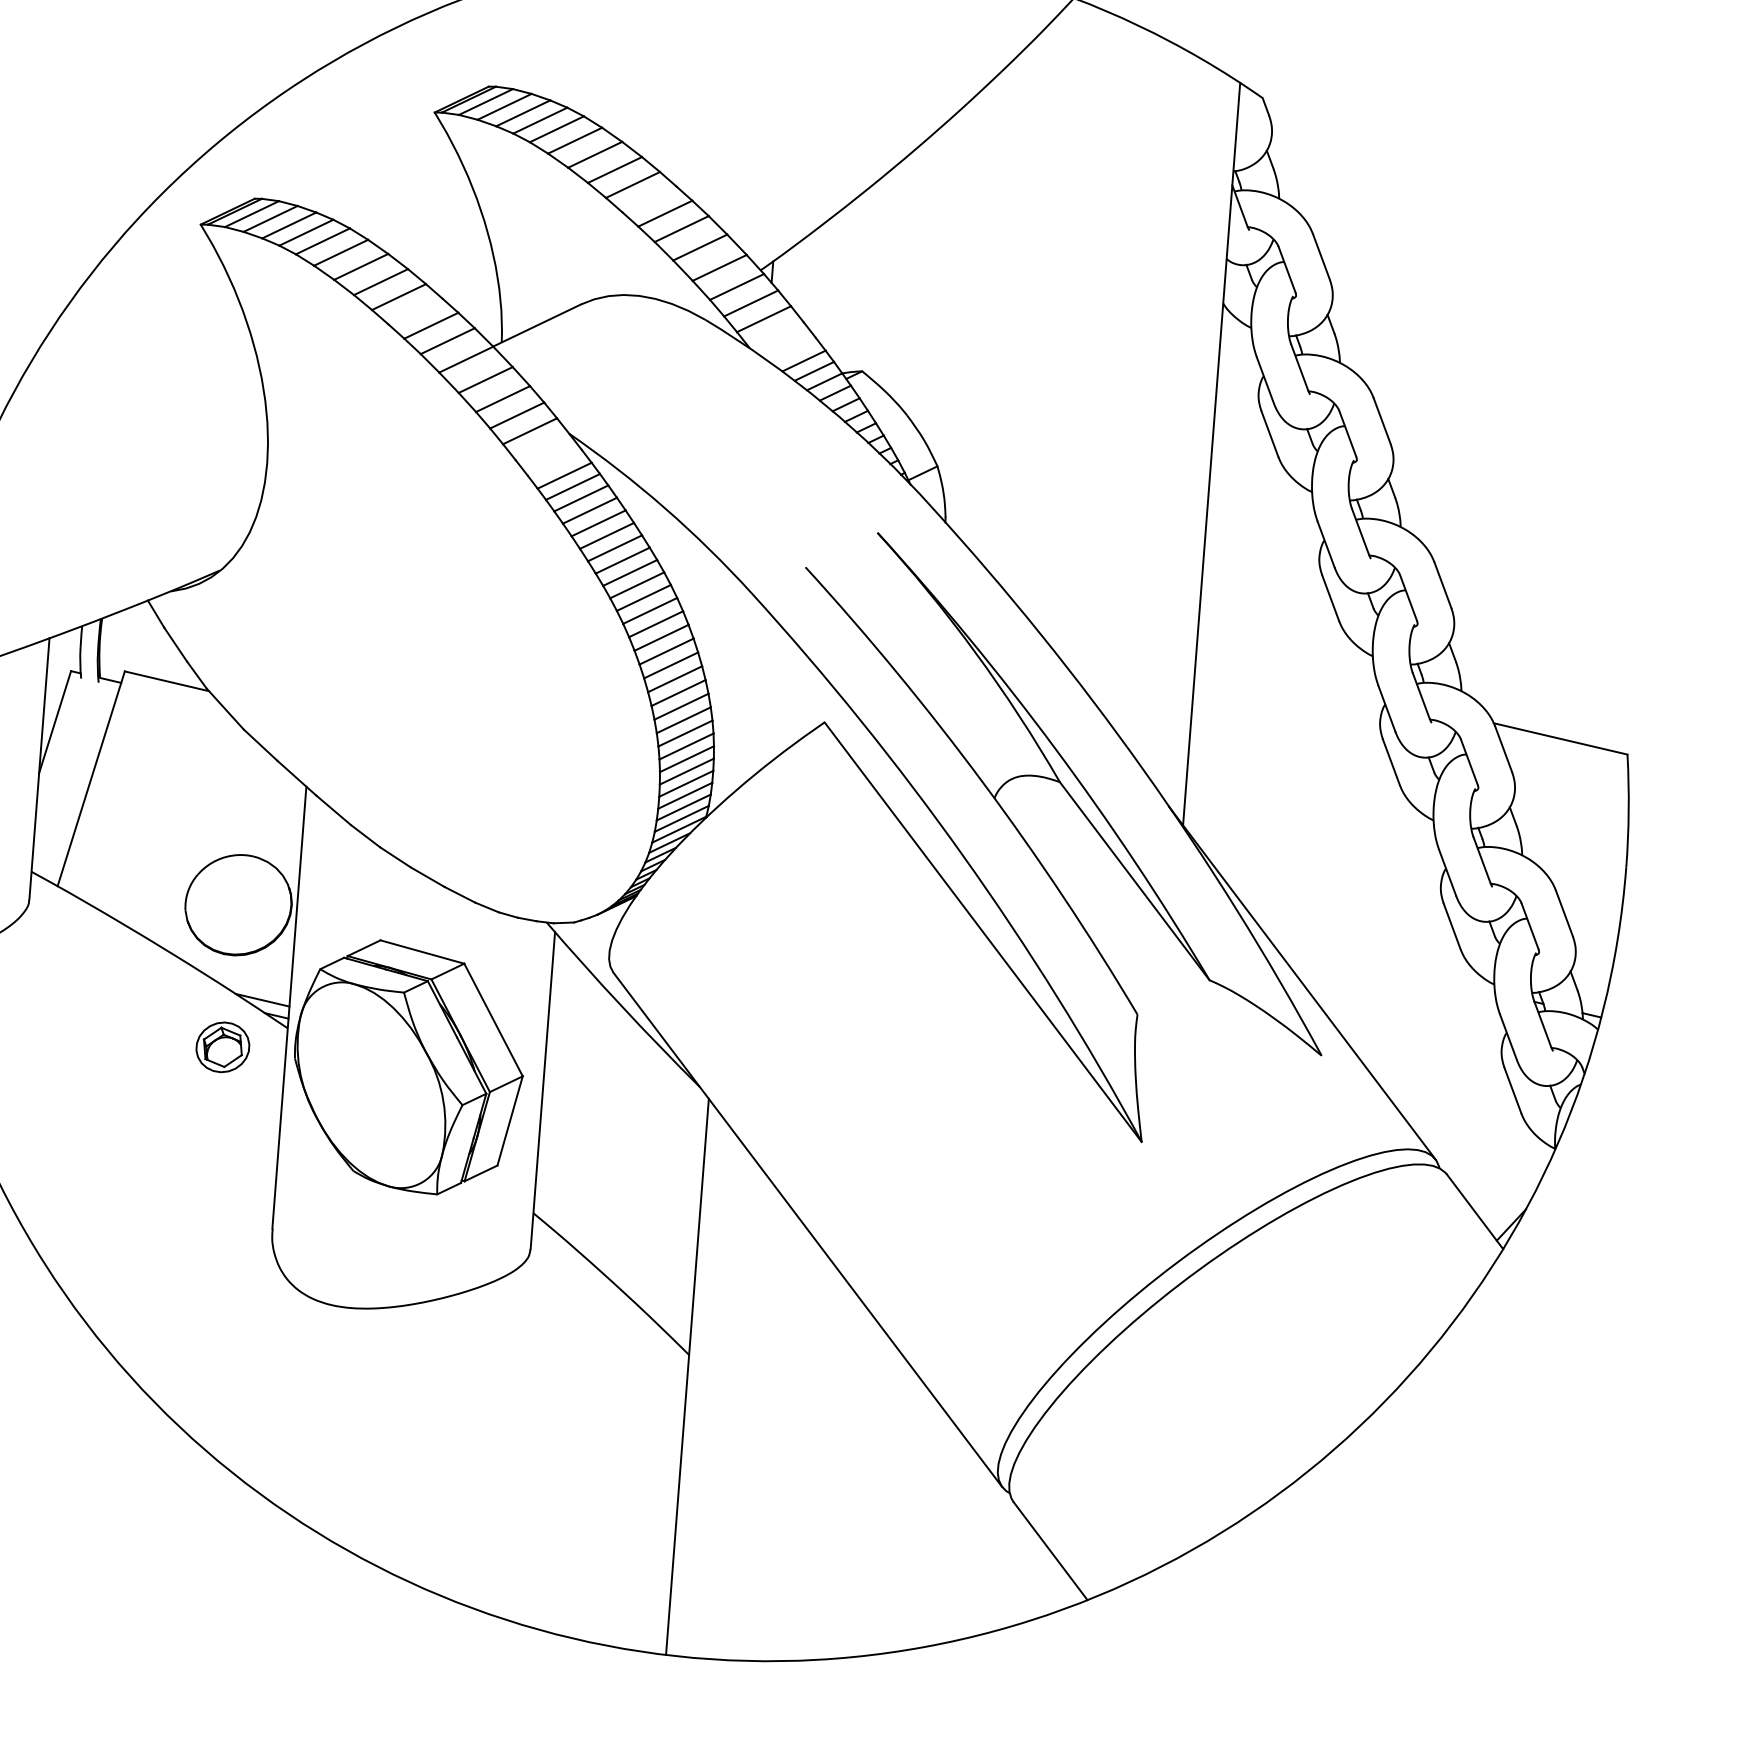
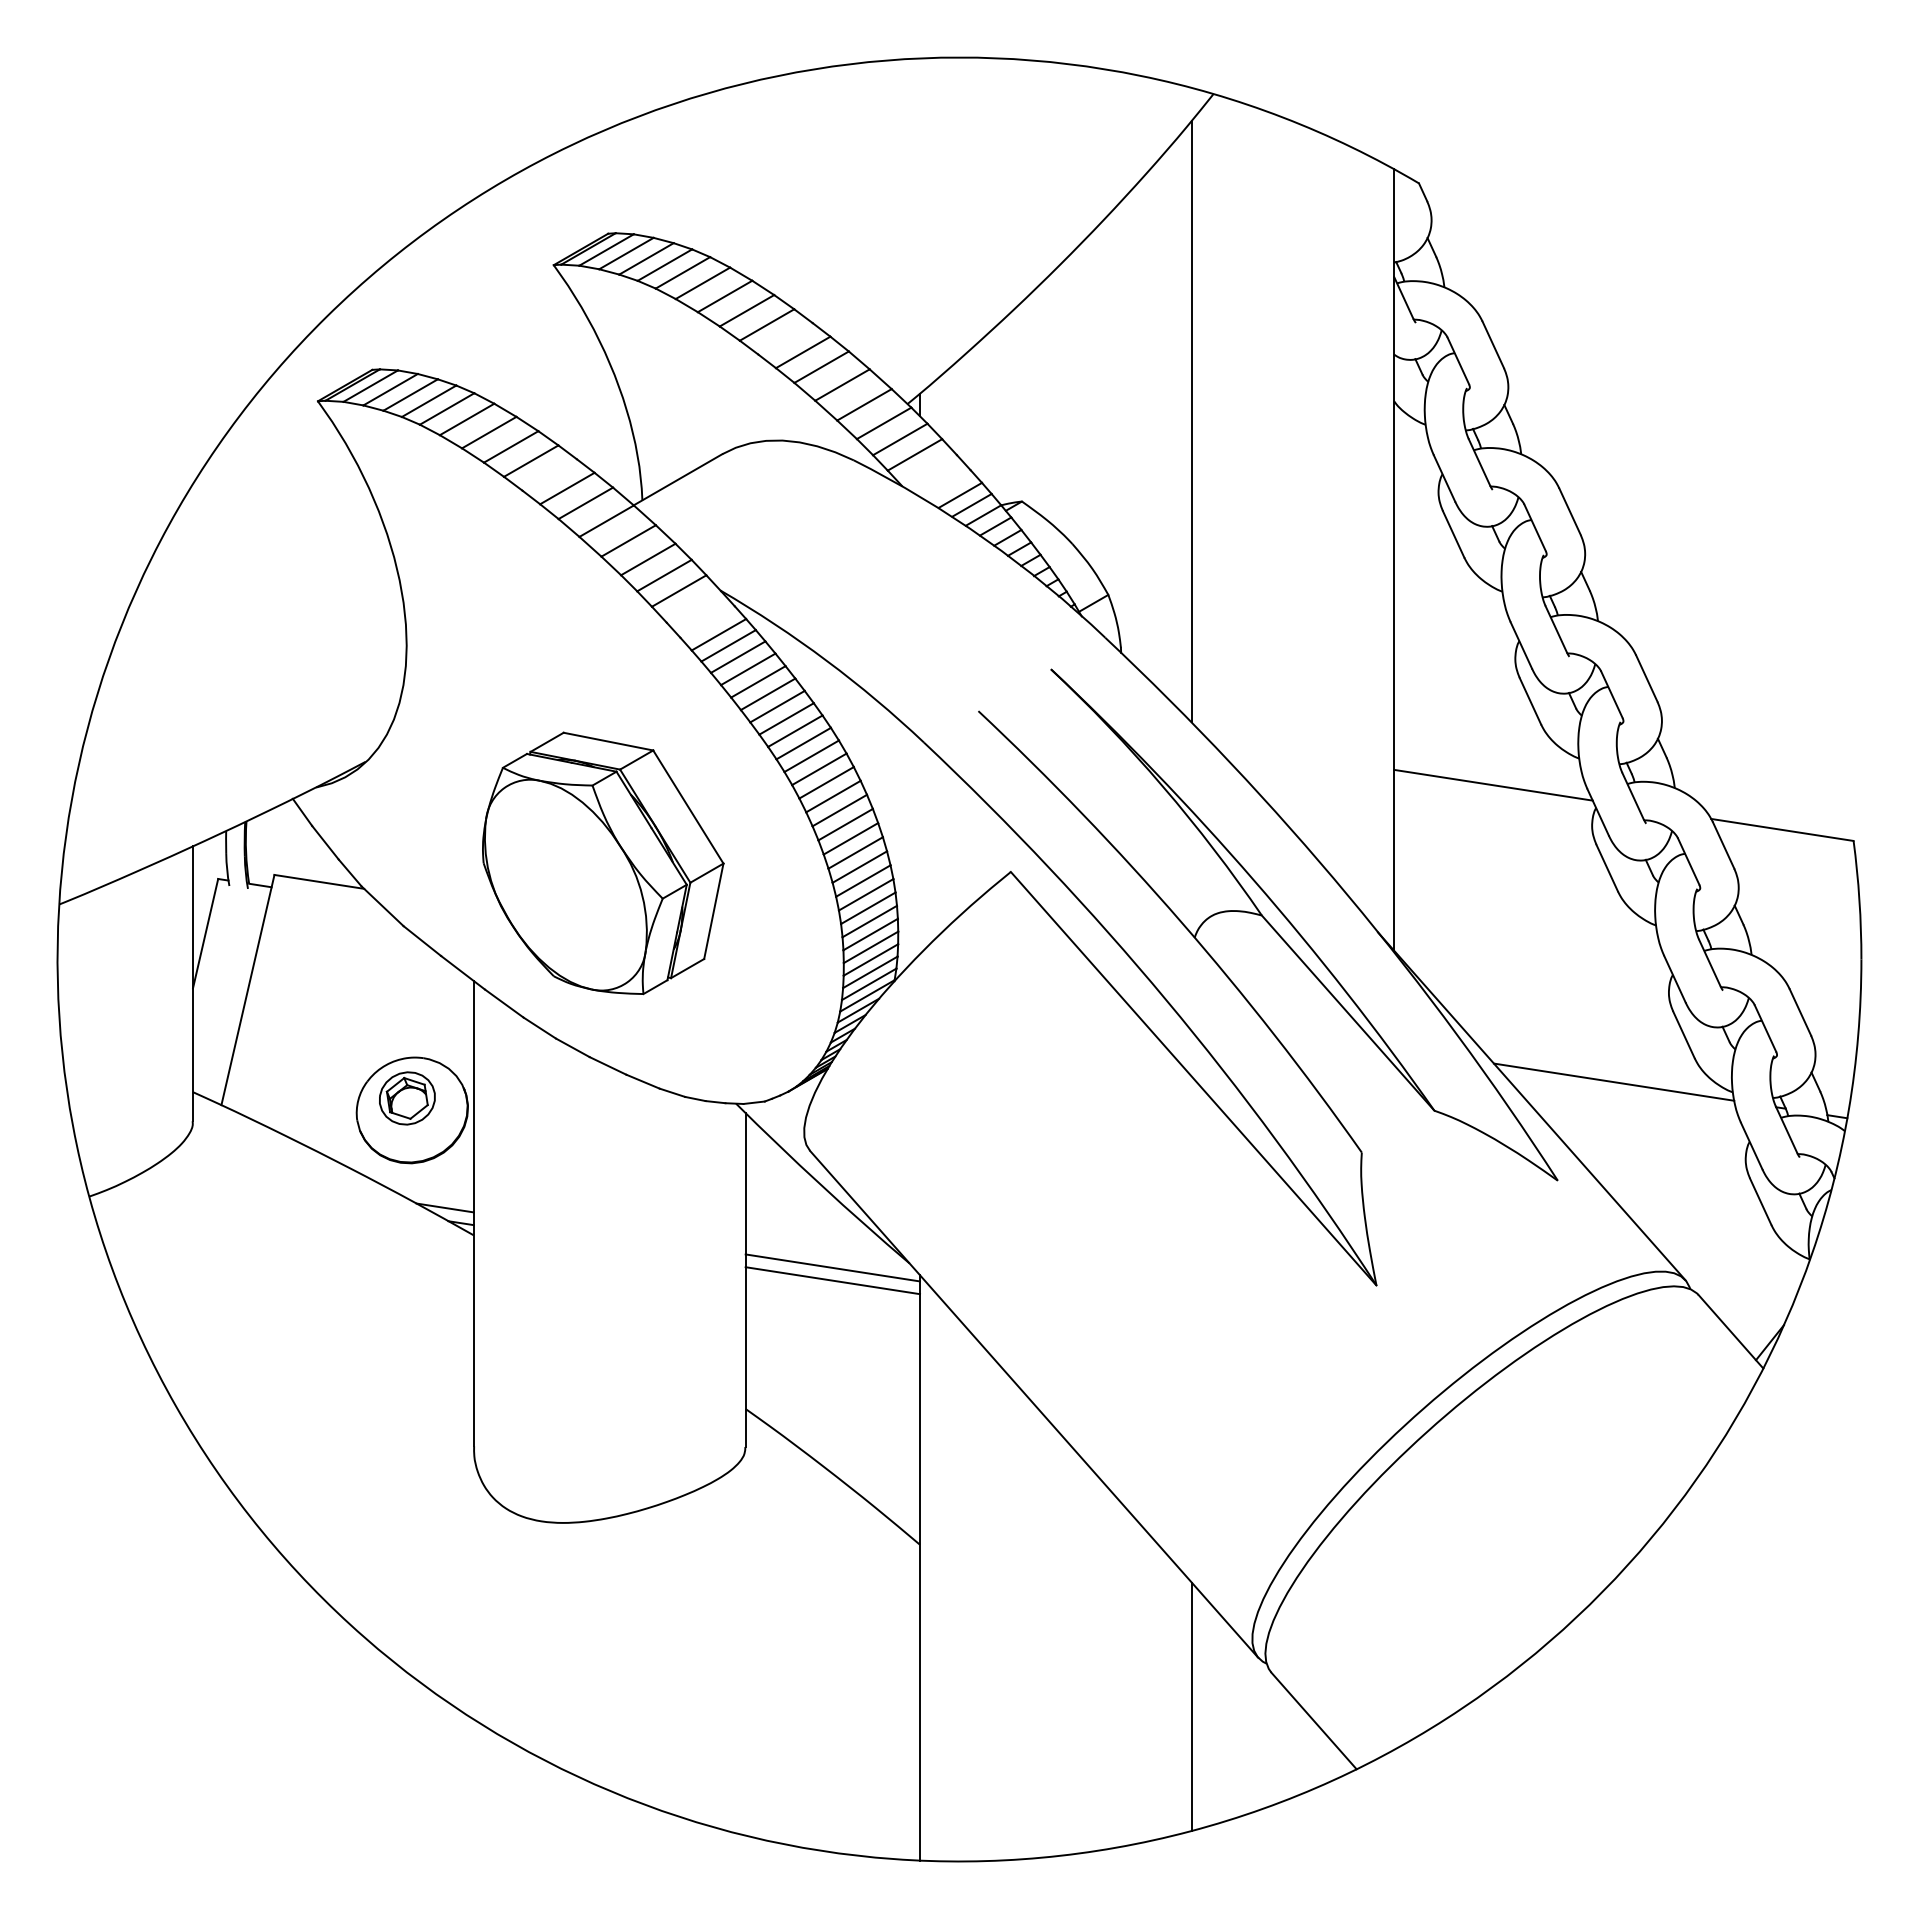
line: (1029, 307) -> (1191, 421), added
line: (1289, 674) -> (1493, 784), added
line: (1381, 965) -> (1613, 1081), added
part: (223, 1047) -> (407, 1098), moved
part: (408, 1067) -> (603, 863), moved
line: (626, 1085) -> (832, 1267), added
line: (625, 1097) -> (832, 1280), added
line: (935, 1528) -> (1191, 1706), added

